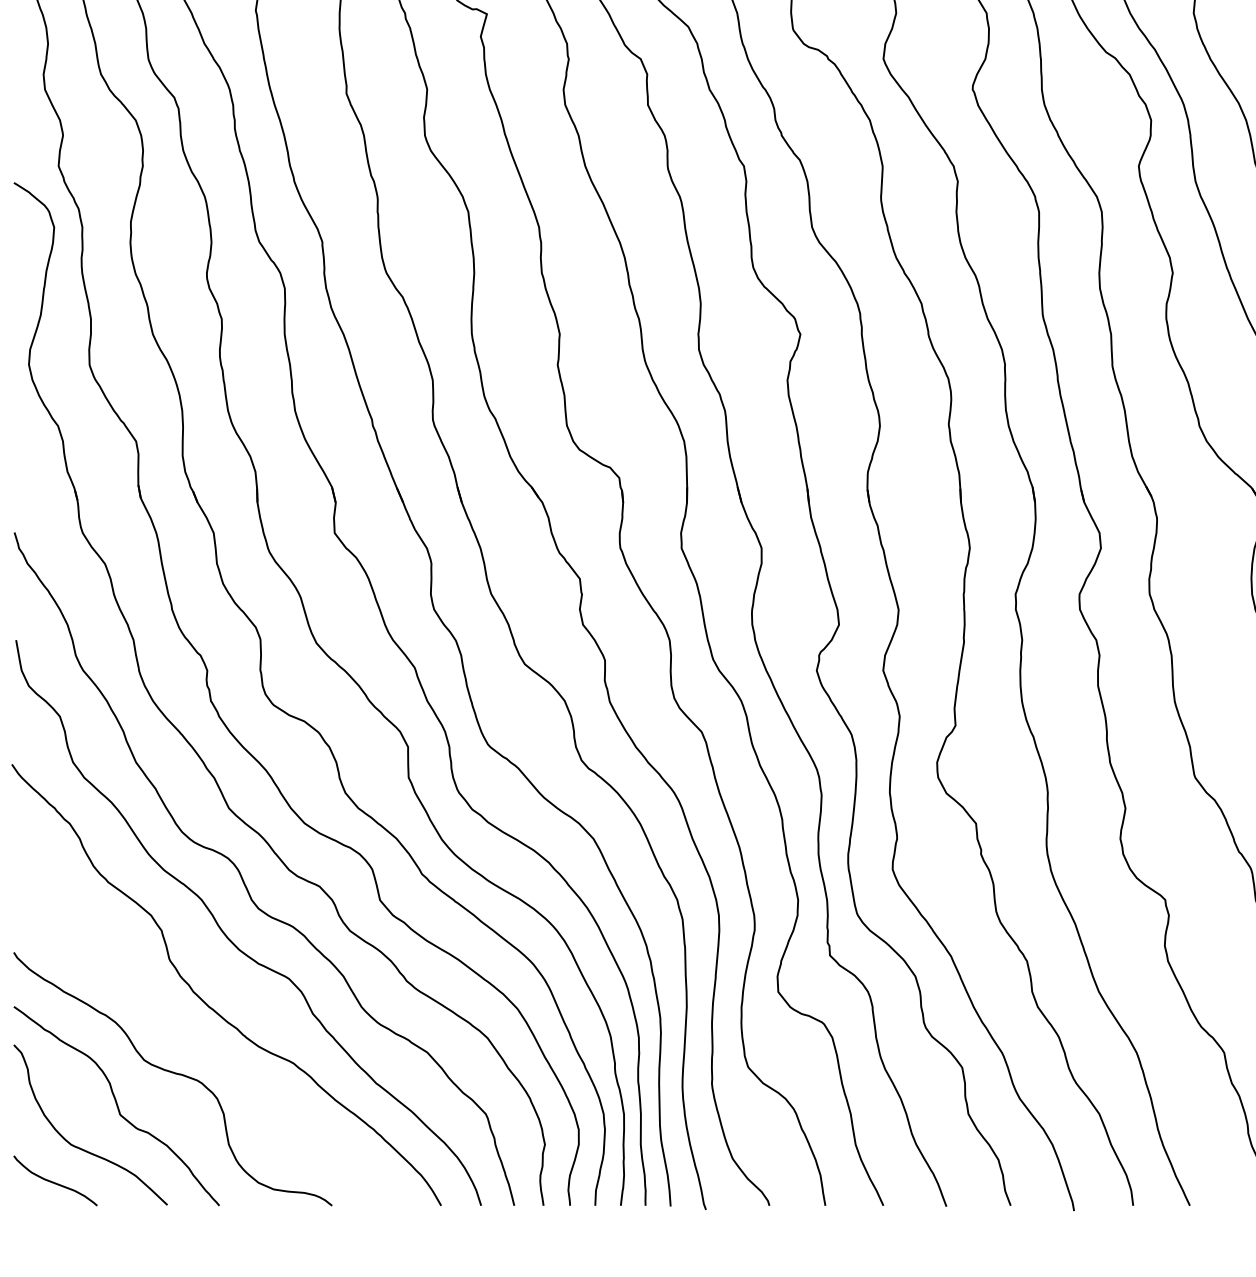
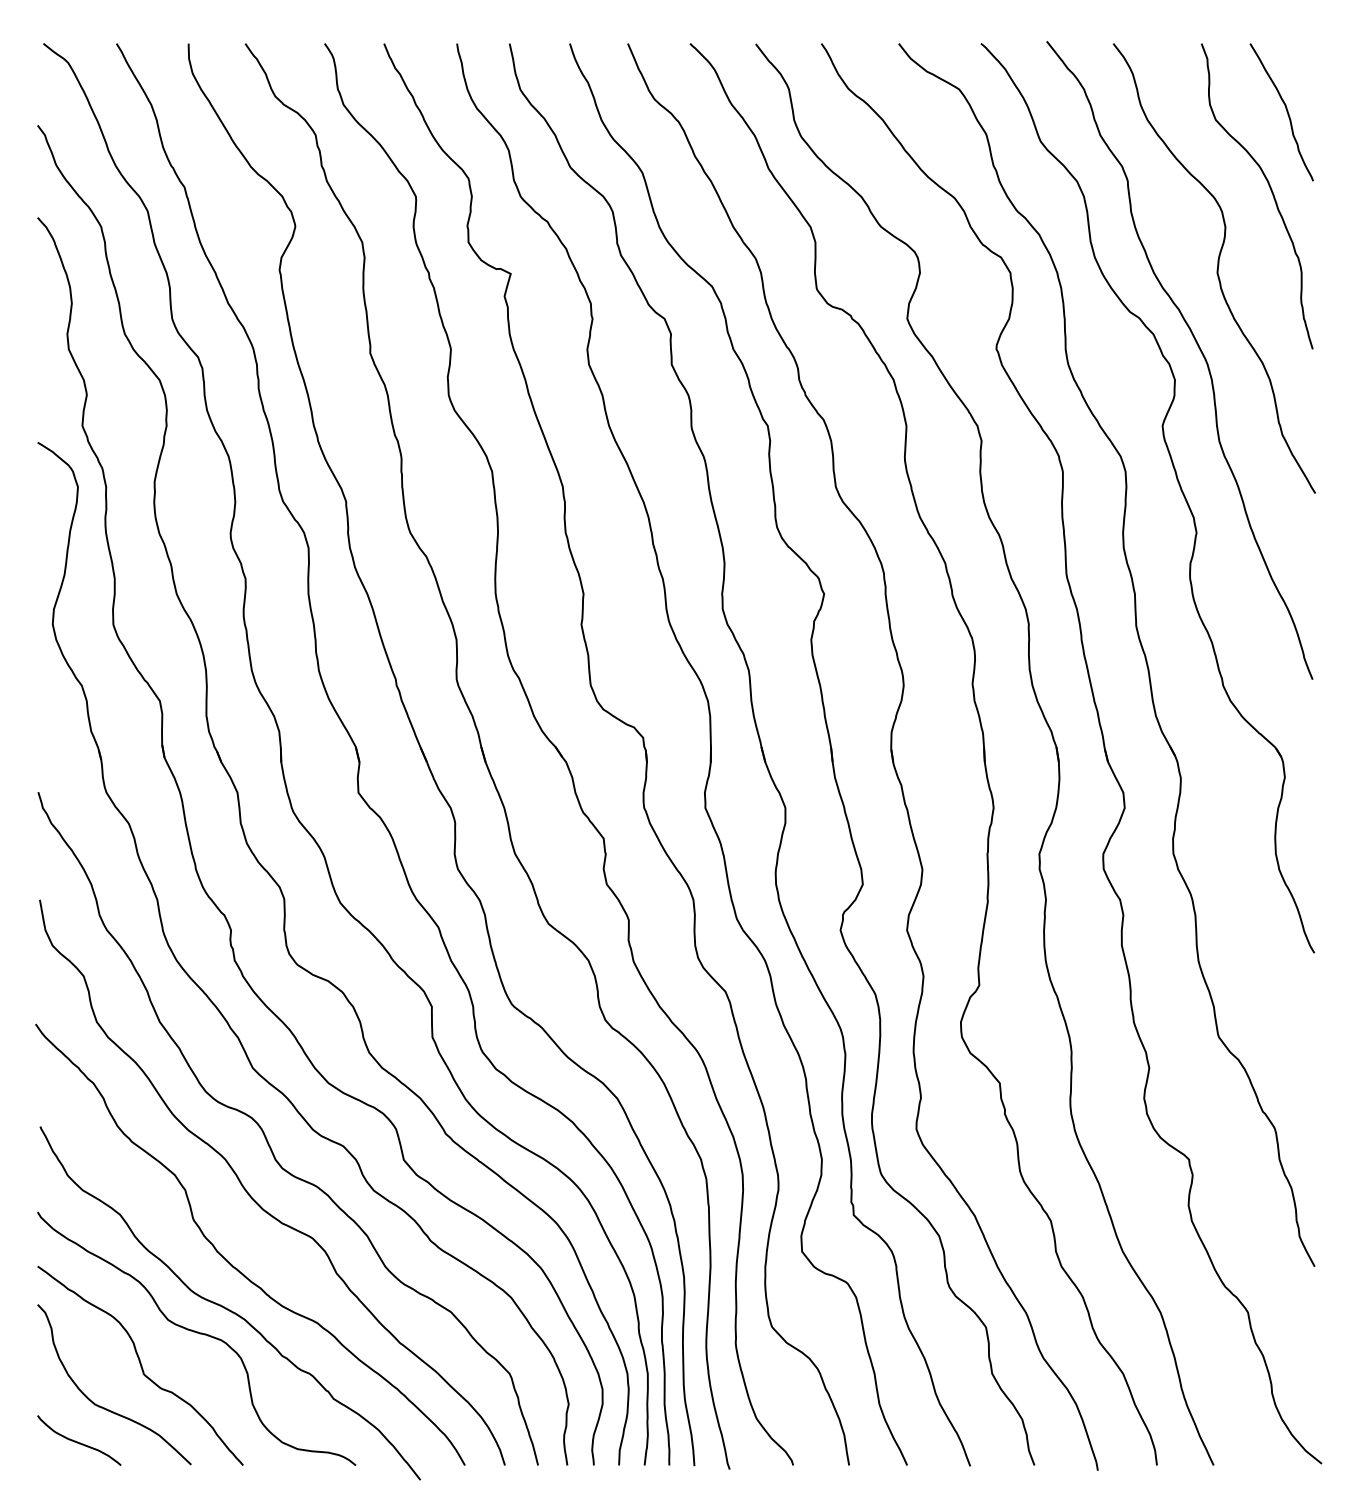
curve: (202, 1047) -> (226, 1307), added

